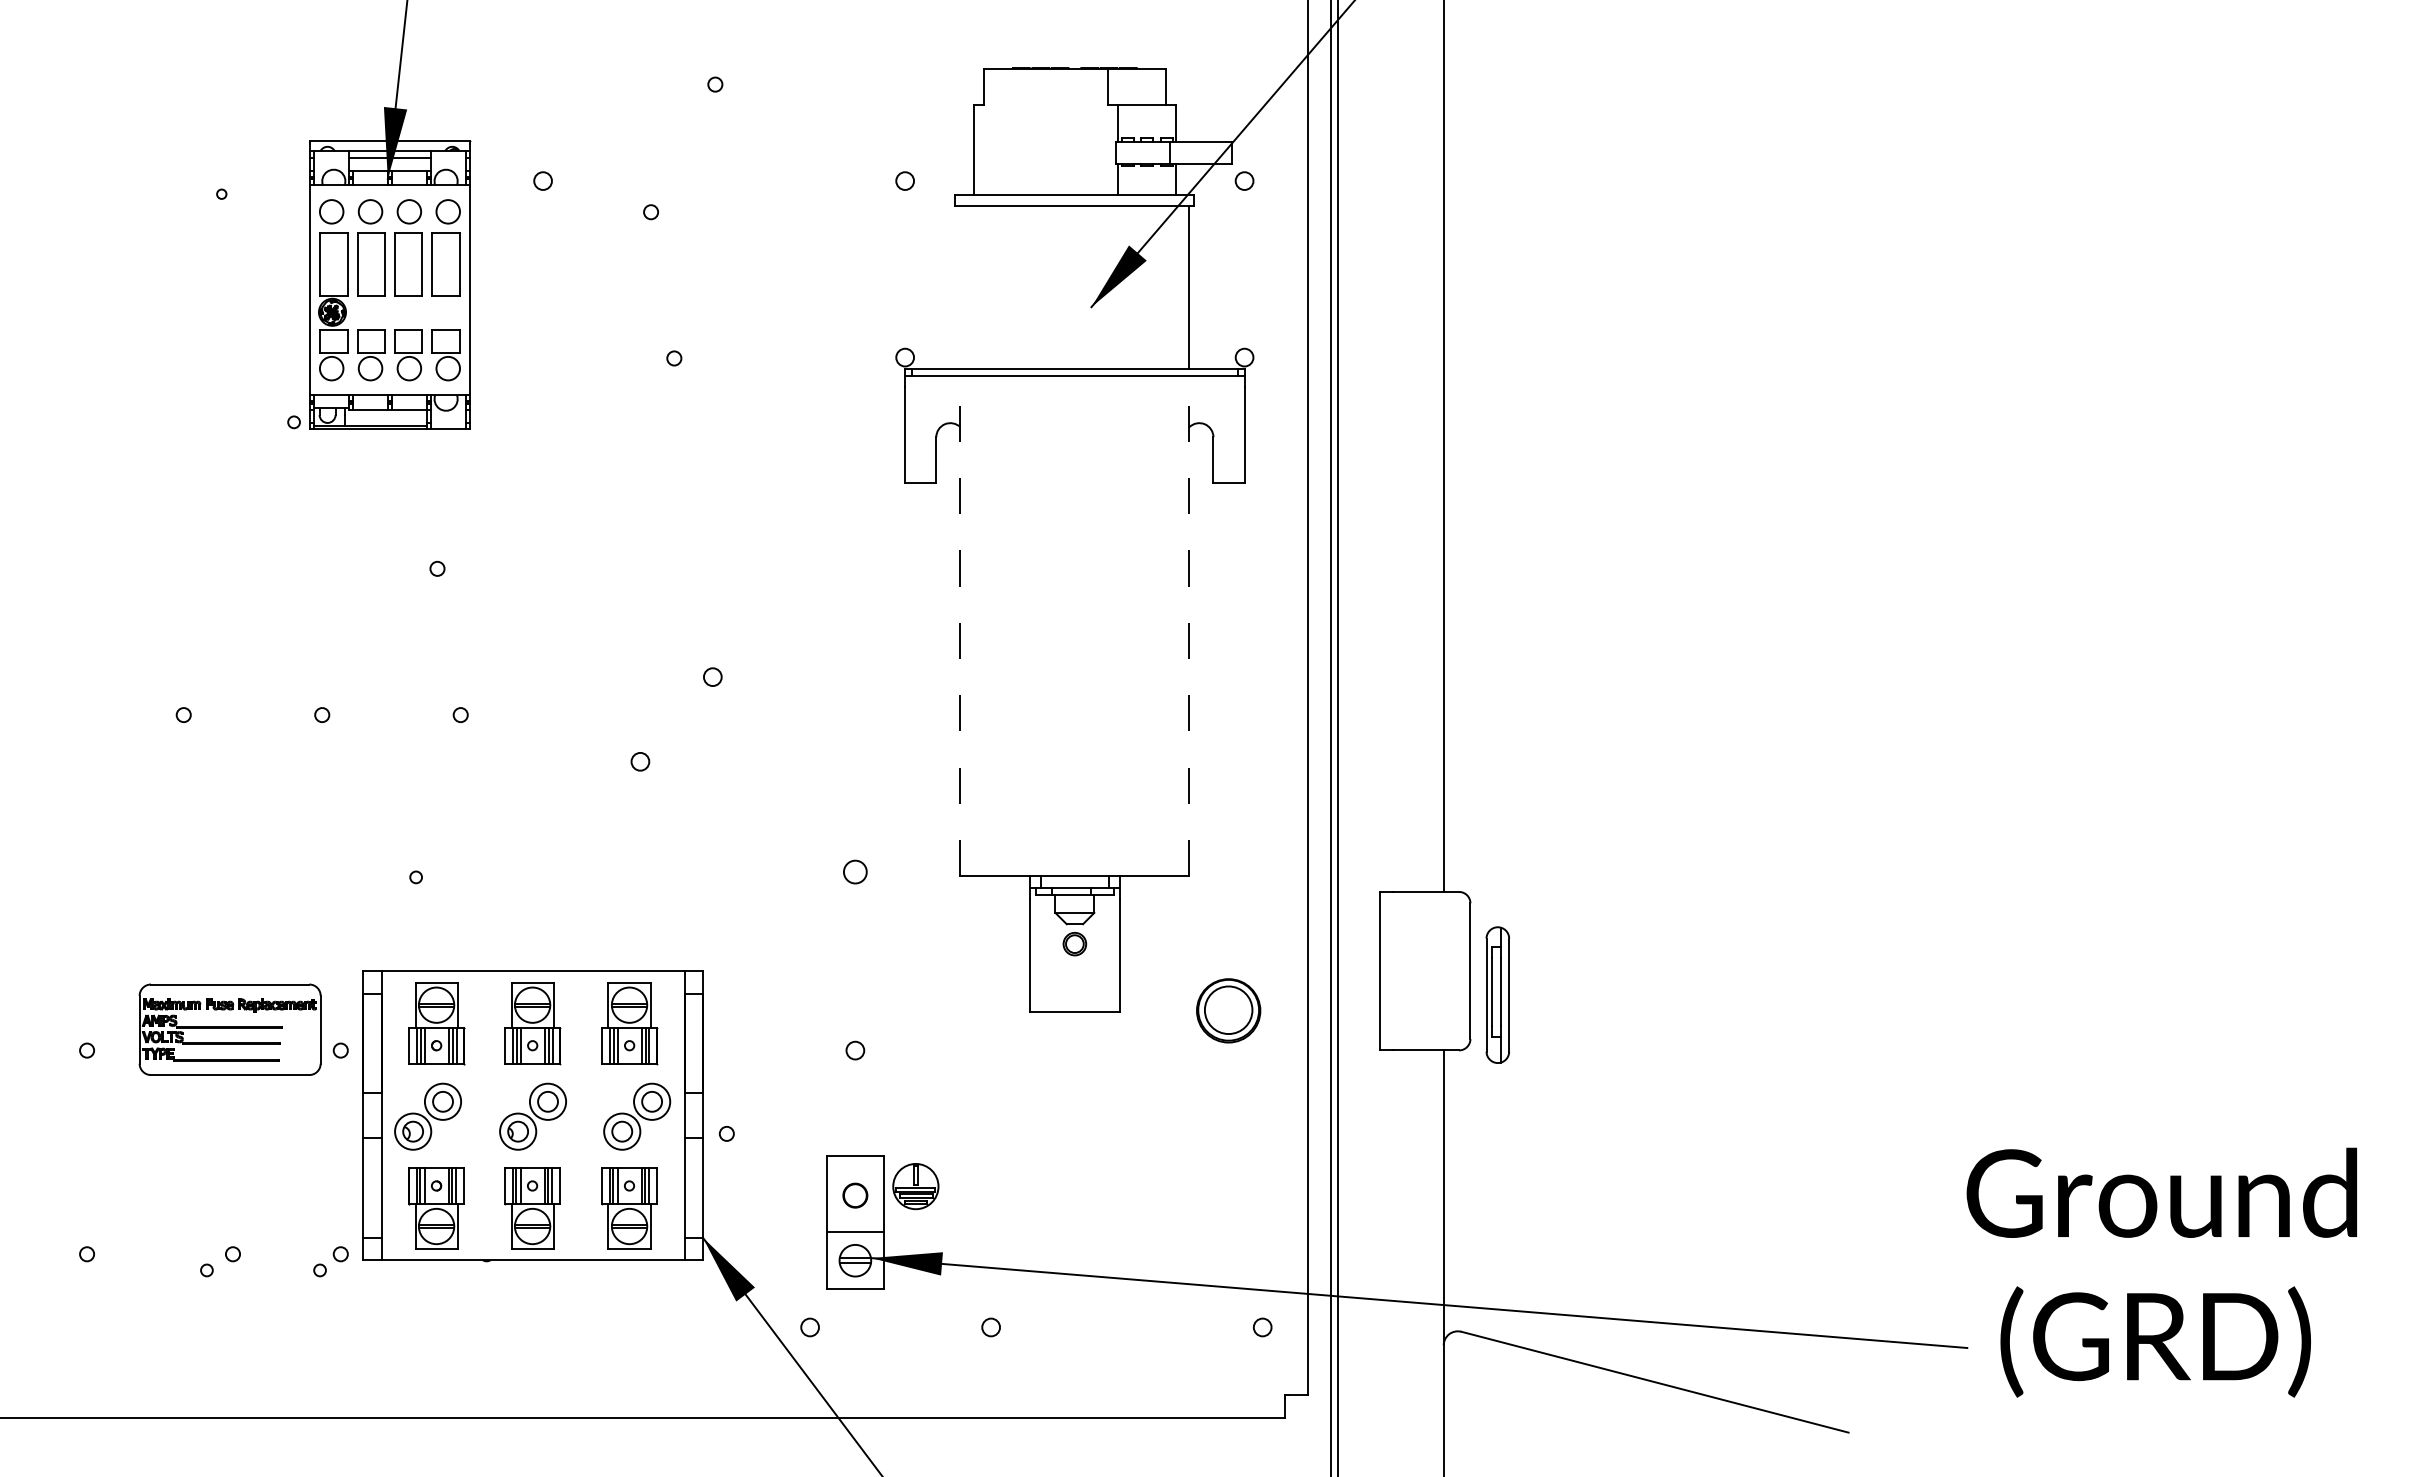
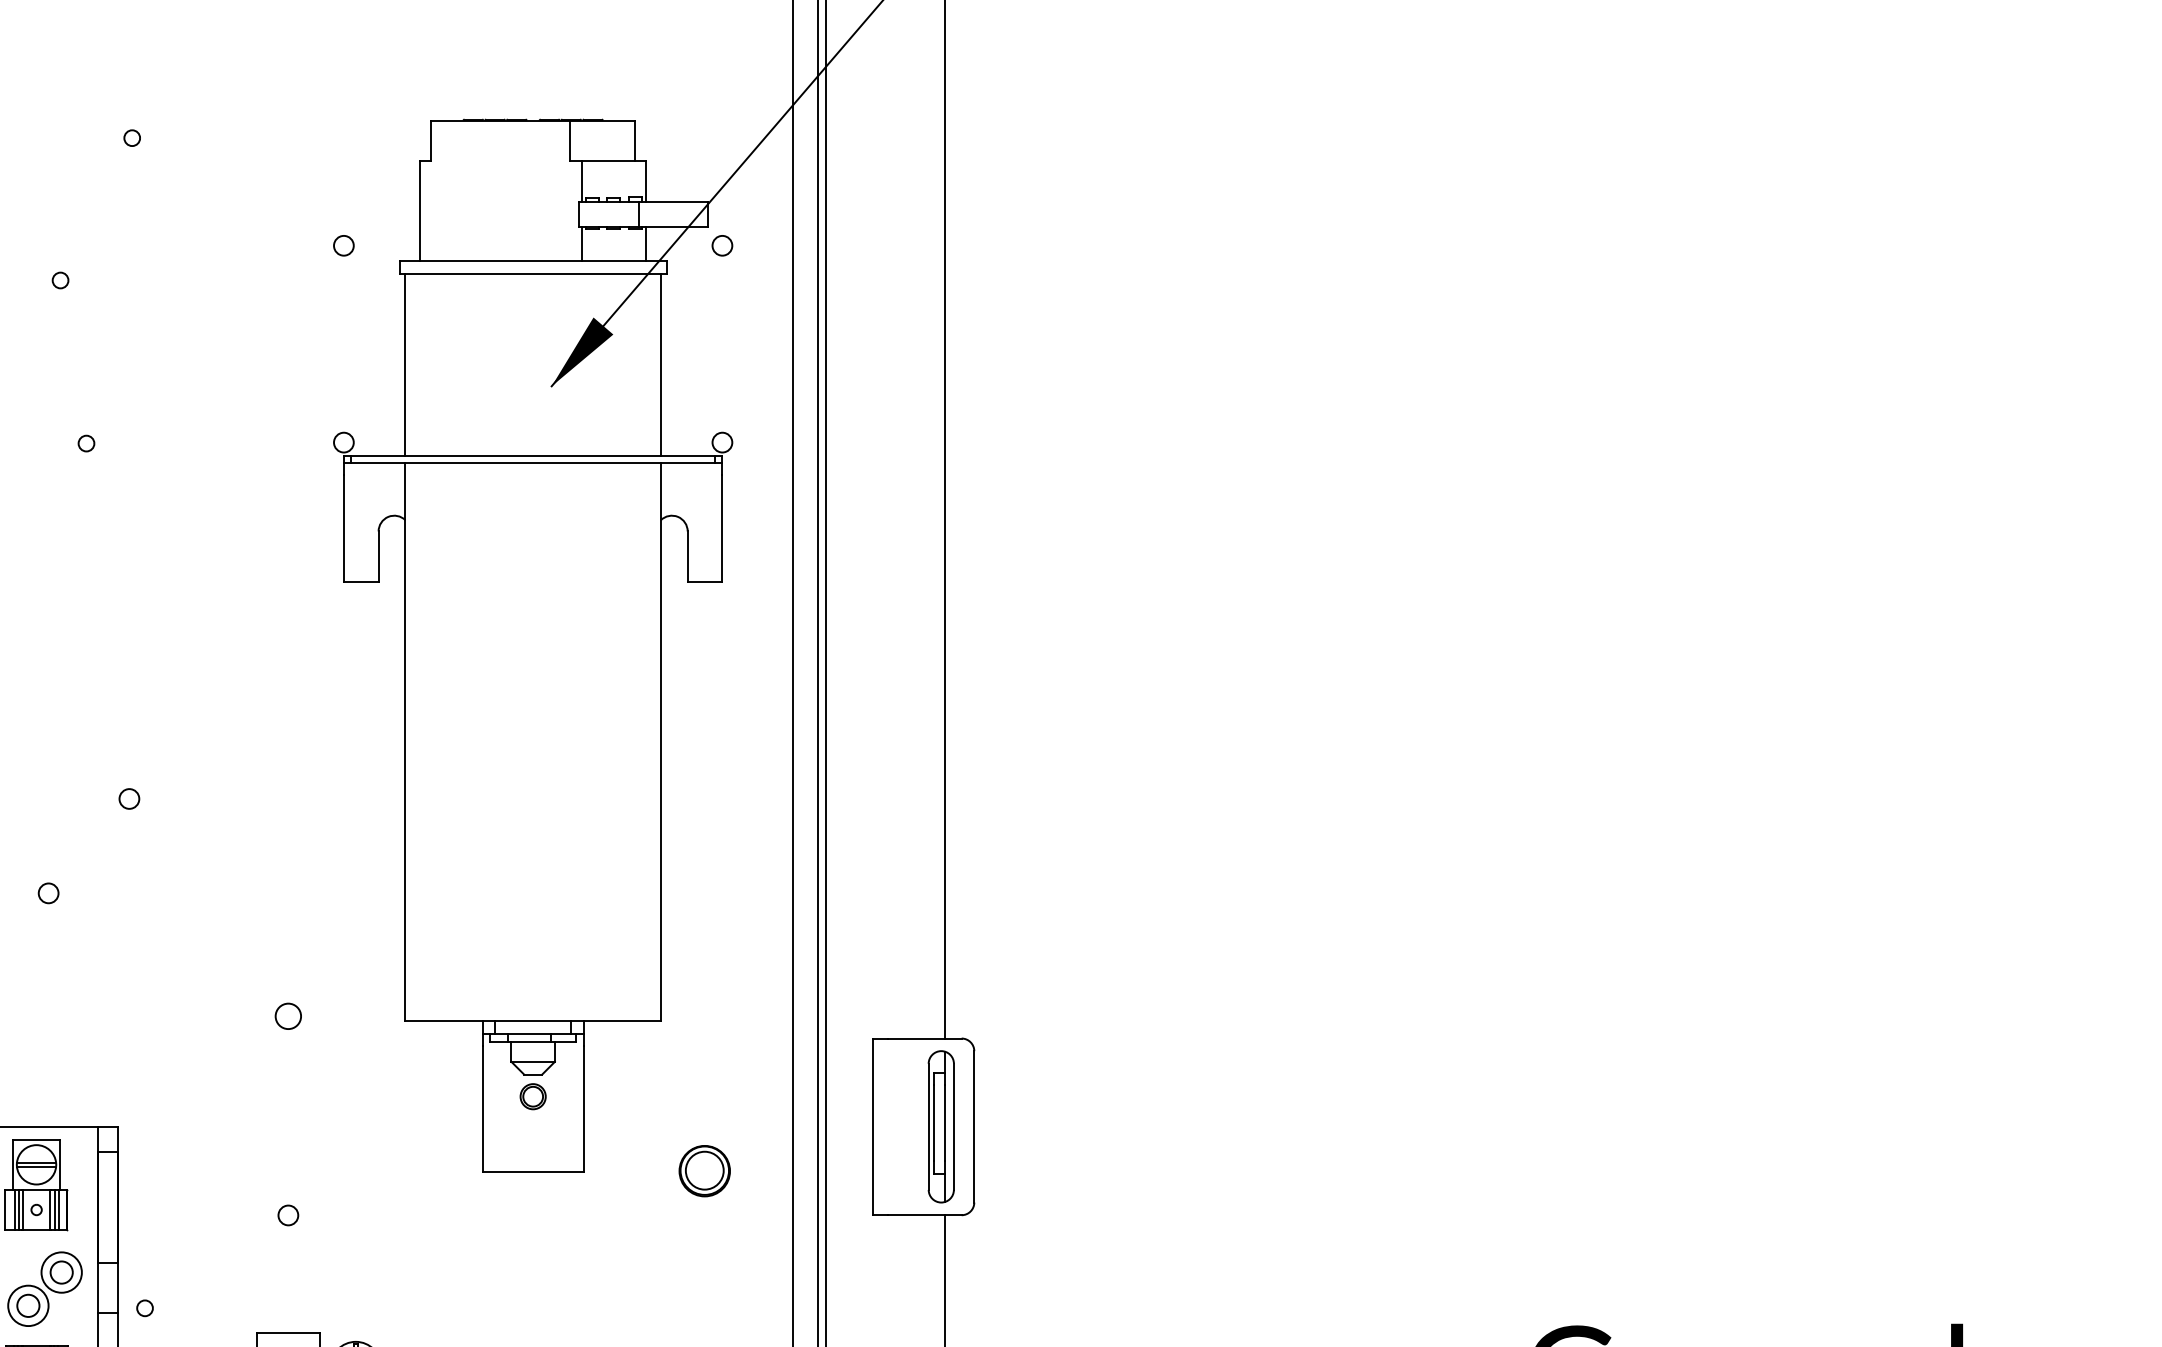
line: (960, 287) -> (405, 364), added
line: (960, 625) -> (405, 741), dashed -> solid
line: (1189, 625) -> (660, 741), dashed -> solid
part: (1497, 994) -> (940, 1126), moved
part: (1228, 1010) -> (704, 1170), size x0.71

